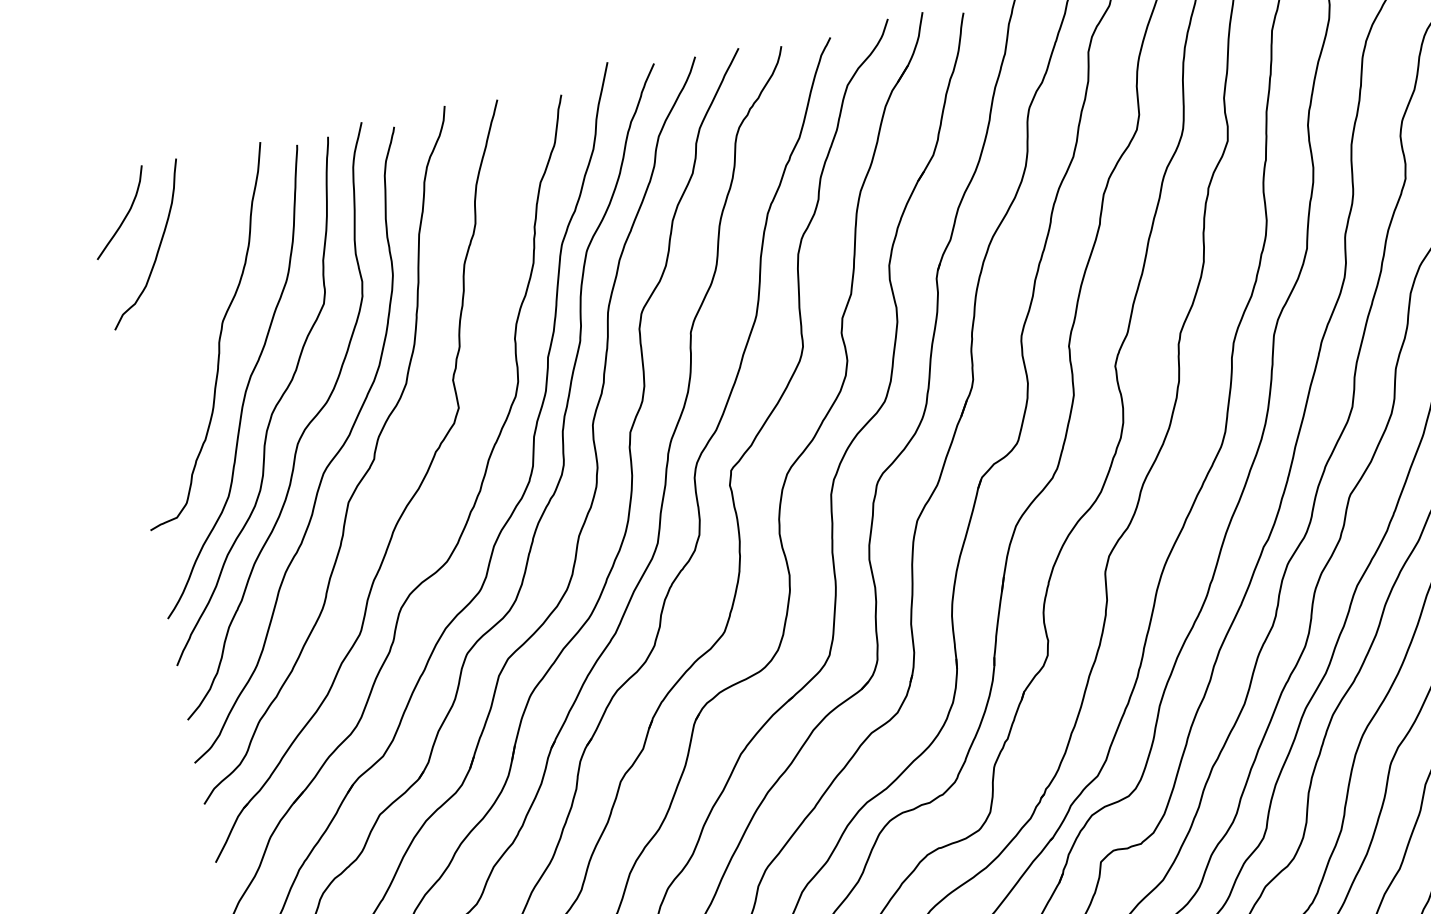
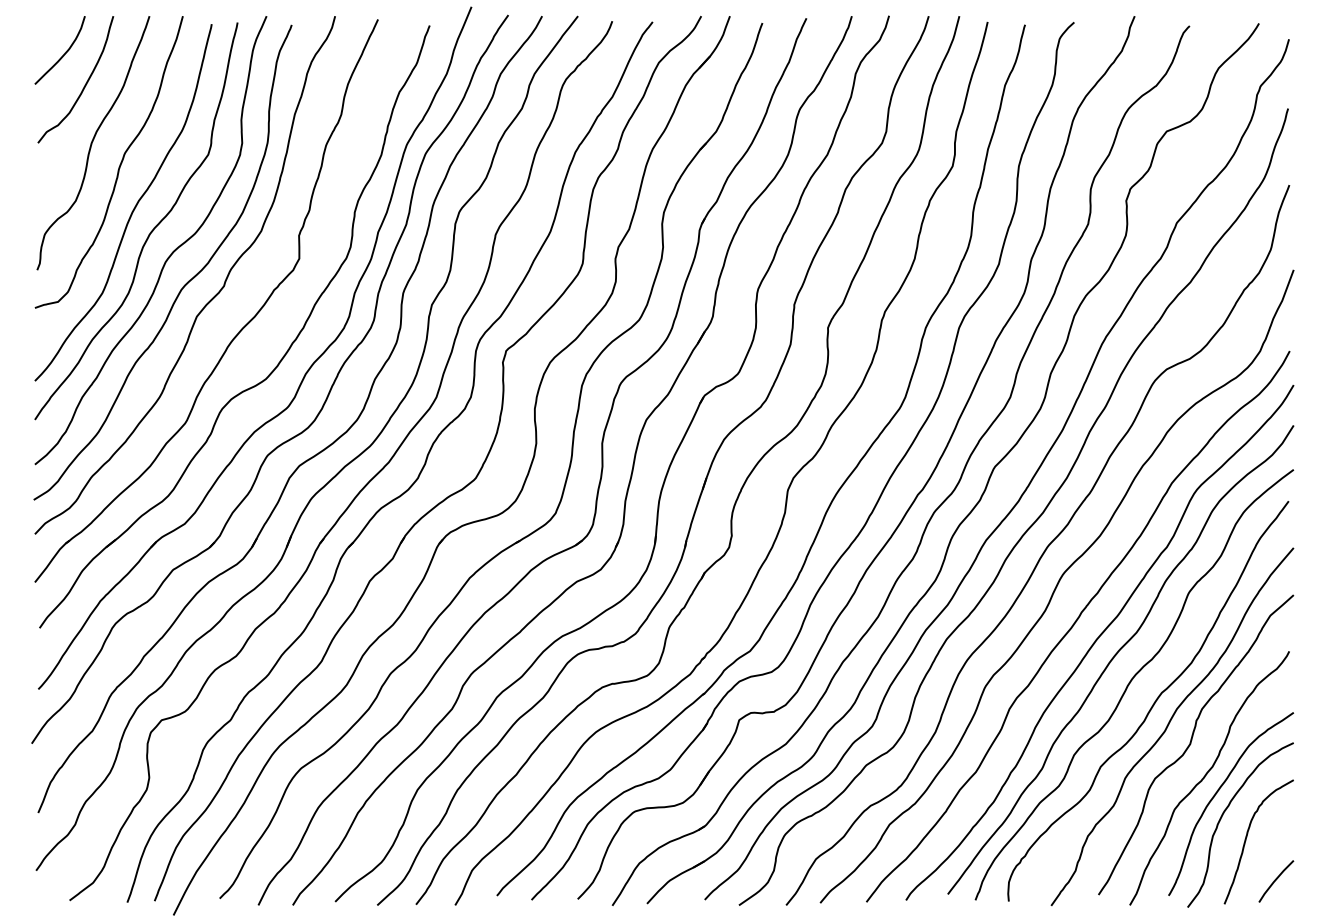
curve: (181, 317) -> (92, 143), added

